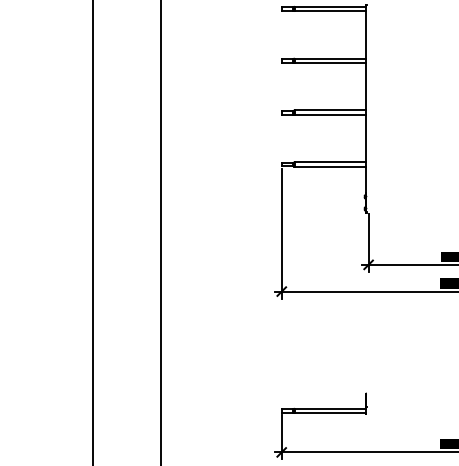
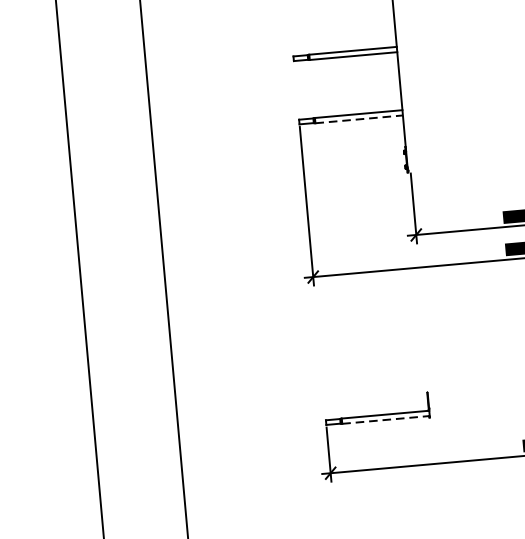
line: (330, 166) -> (359, 119), solid -> dashed
line: (330, 413) -> (385, 420), solid -> dashed

